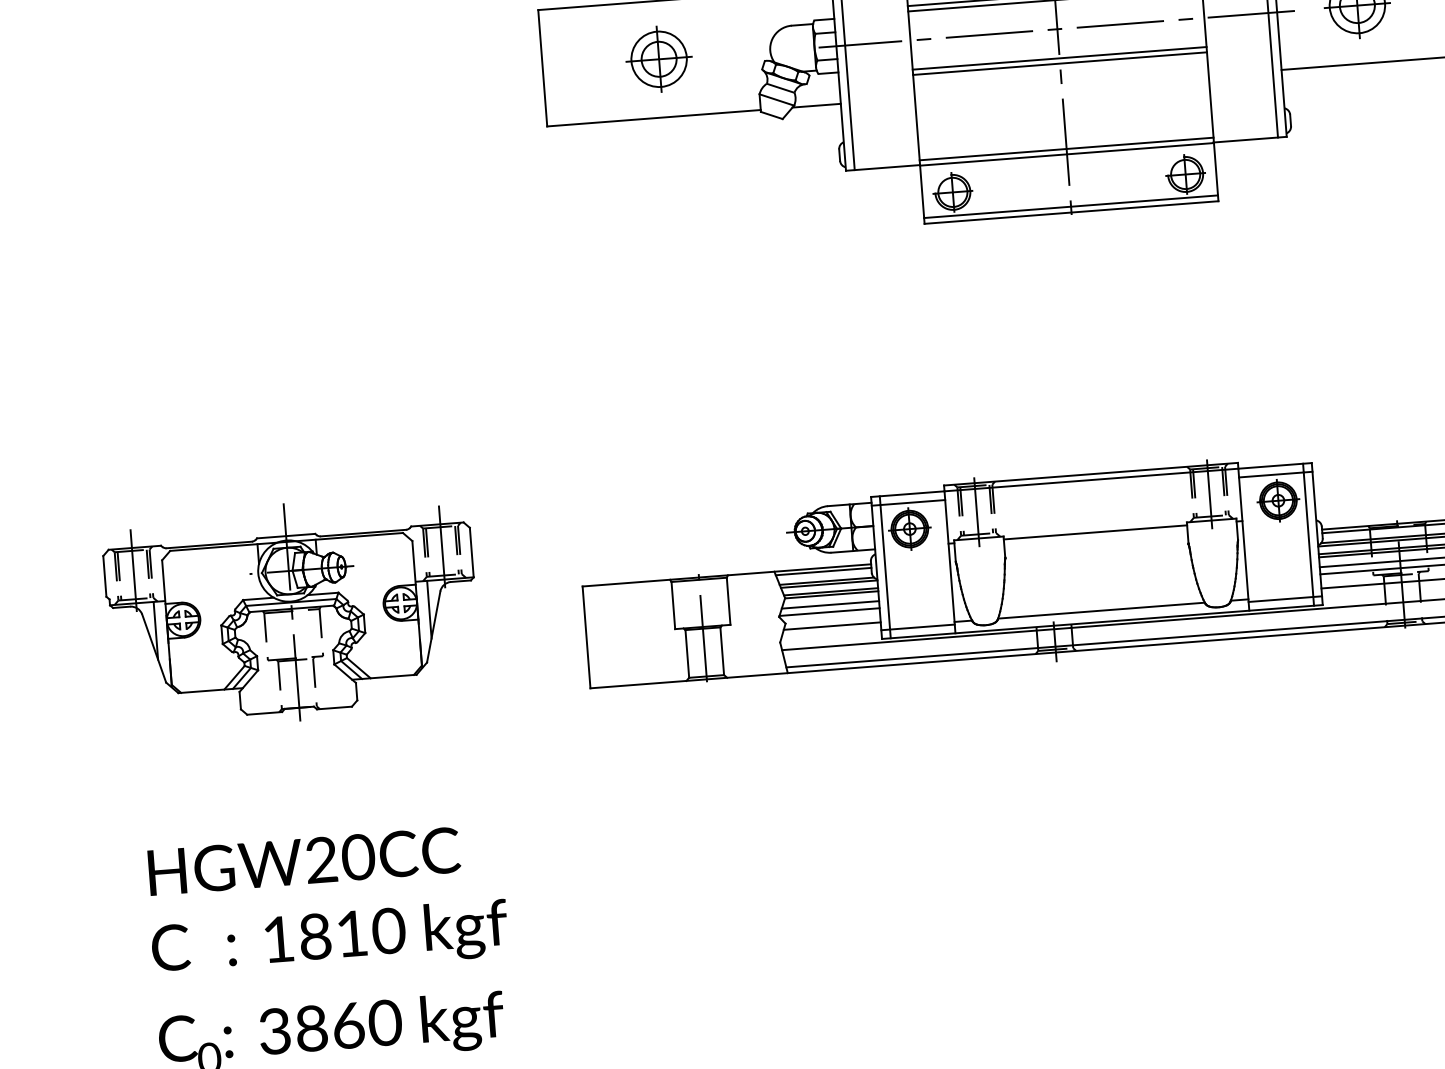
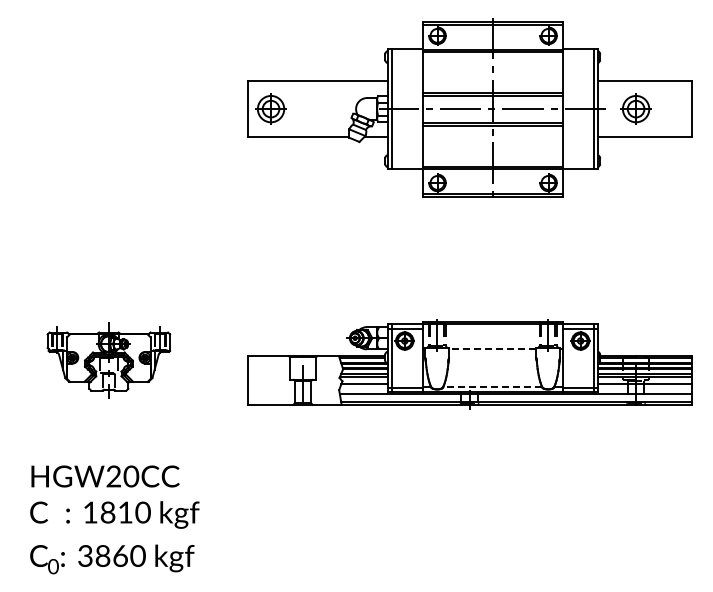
part: (657, 58) -> (270, 108), moved
line: (1095, 532) -> (492, 349), solid -> dashed
line: (1101, 610) -> (492, 386), solid -> dashed
part: (291, 611) -> (108, 357), size x0.7

